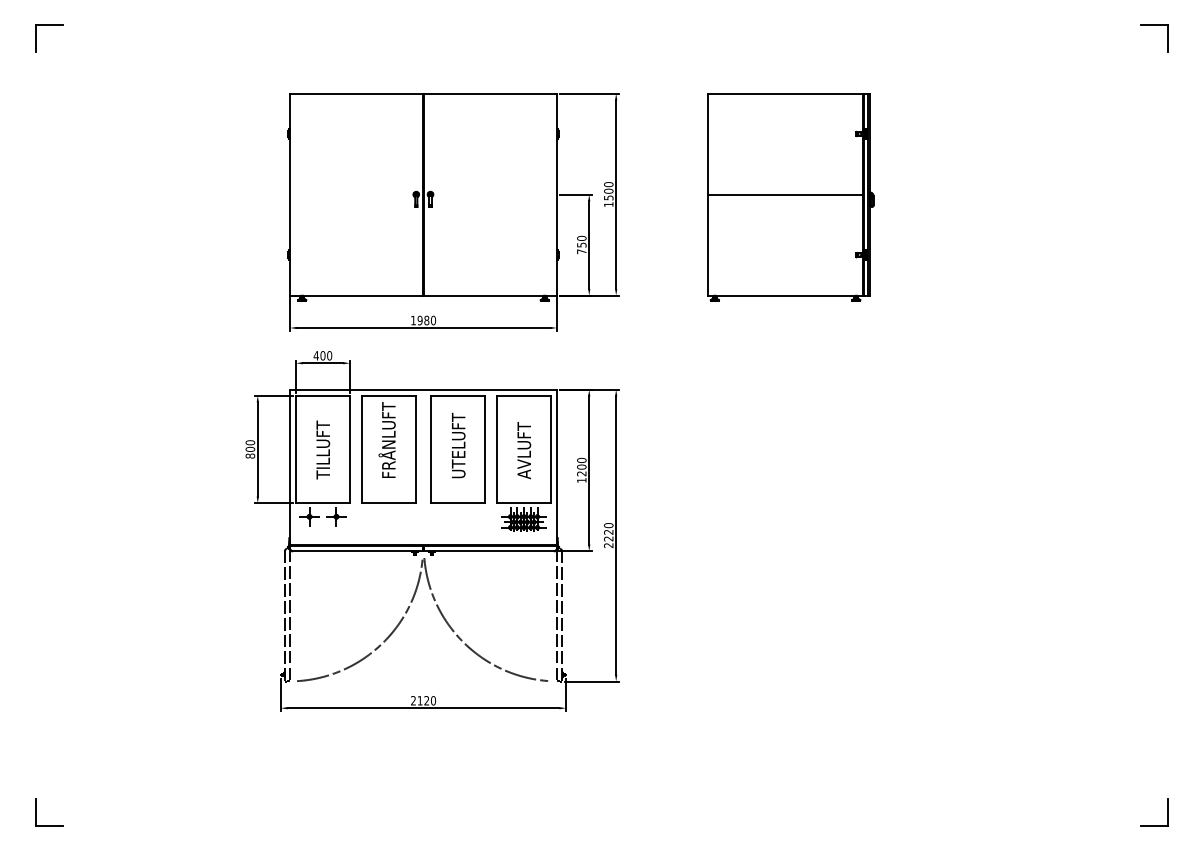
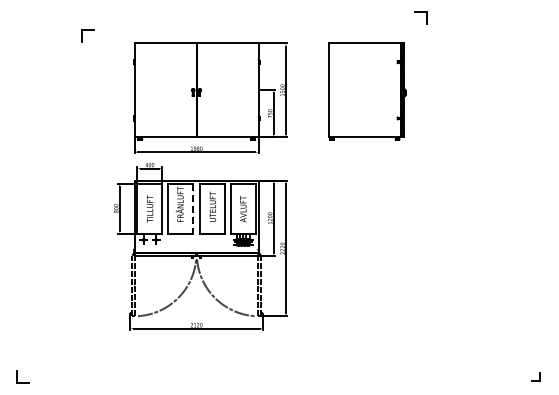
part: (48, 37) -> (87, 35), moved
part: (1153, 37) -> (420, 17), moved
line: (785, 195) -> (364, 90), removed
line: (414, 451) -> (192, 209), solid -> dashed
part: (1153, 811) -> (535, 376), size x0.6

